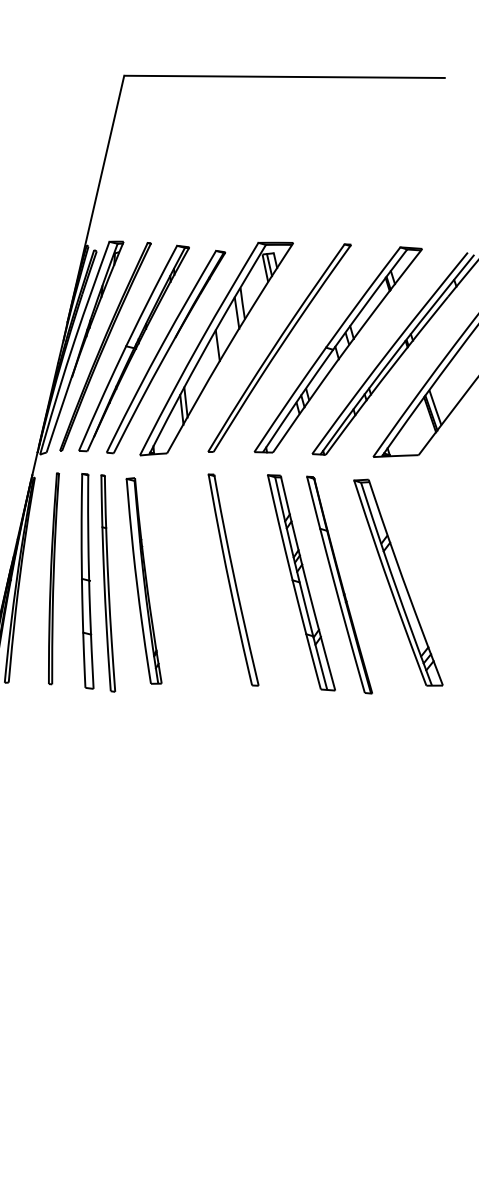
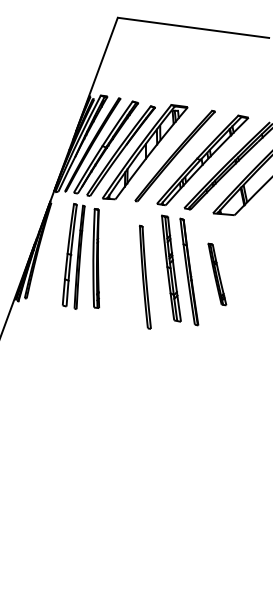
part: (54, 577) -> (54, 251), removed
part: (233, 578) -> (145, 276), moved
part: (398, 582) -> (217, 274), size x0.6

